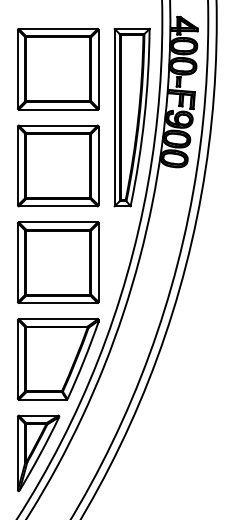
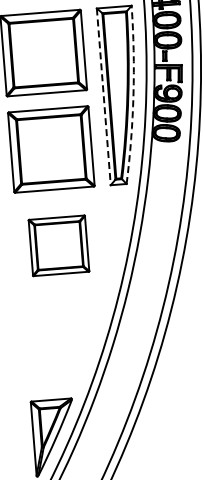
line: (114, 117) -> (103, 96), solid -> dashed
arc: (144, 118) -> (133, 95), solid -> dashed
part: (58, 262) -> (59, 245), size x0.7
part: (58, 359) -> (66, 342), removed

